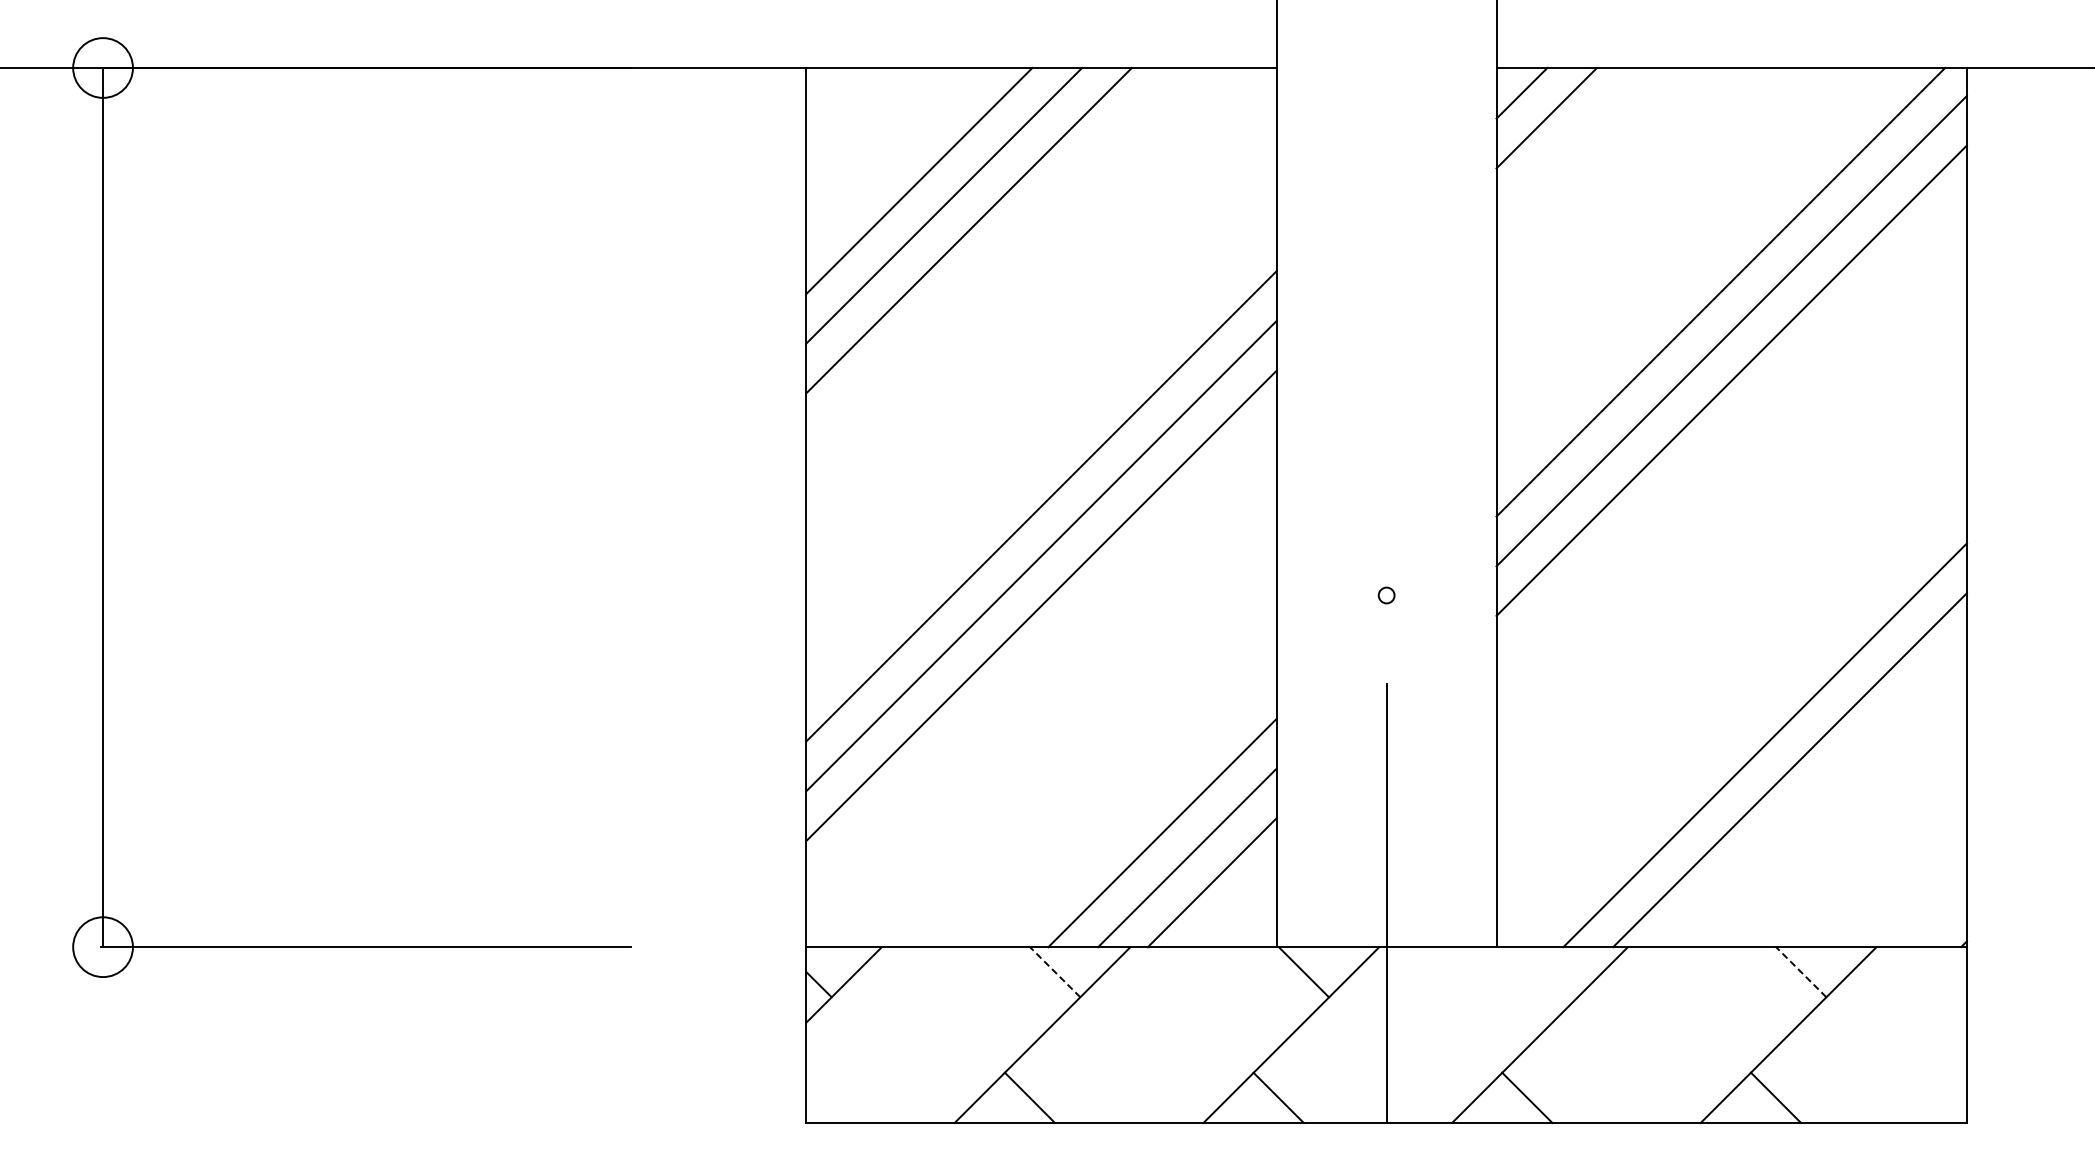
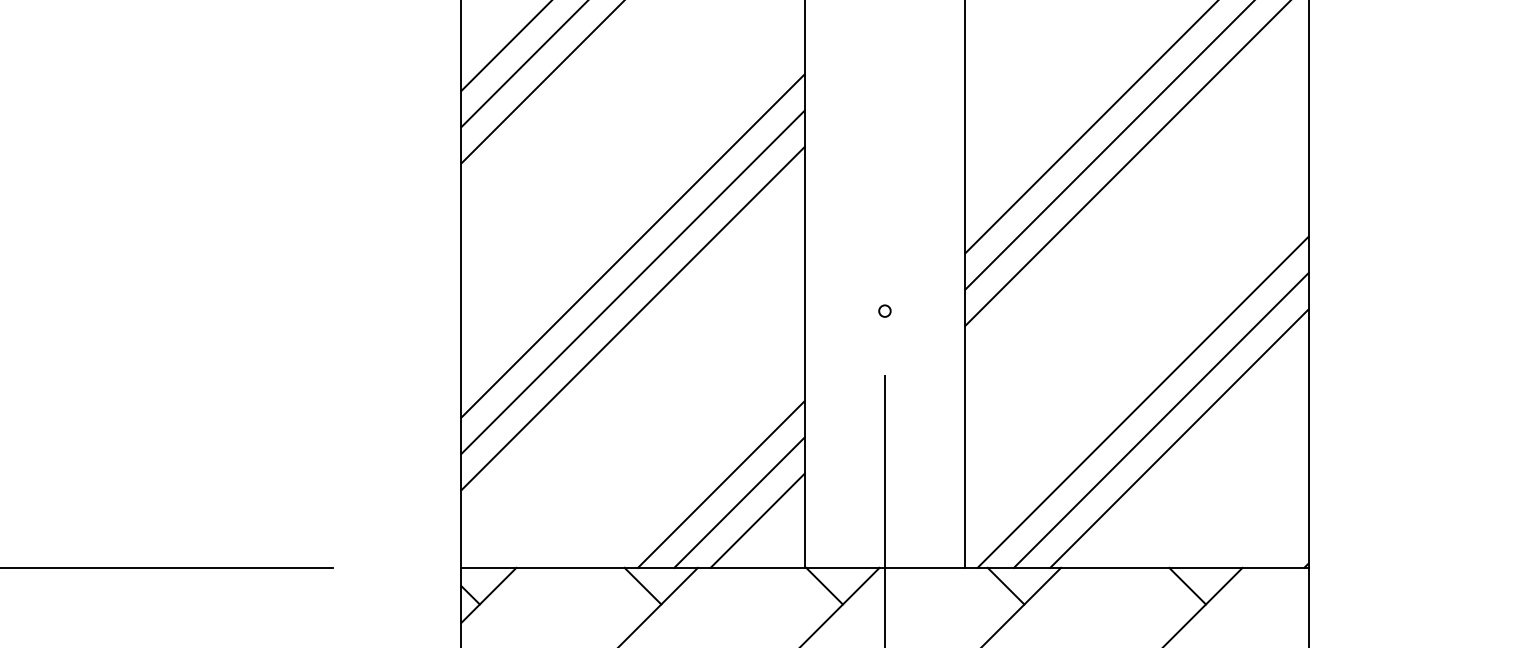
line: (1739, 720) -> (1142, 402), added
line: (1054, 971) -> (642, 585), dashed -> solid
line: (1800, 971) -> (1187, 585), dashed -> solid
line: (1552, 972) -> (1006, 586), added

